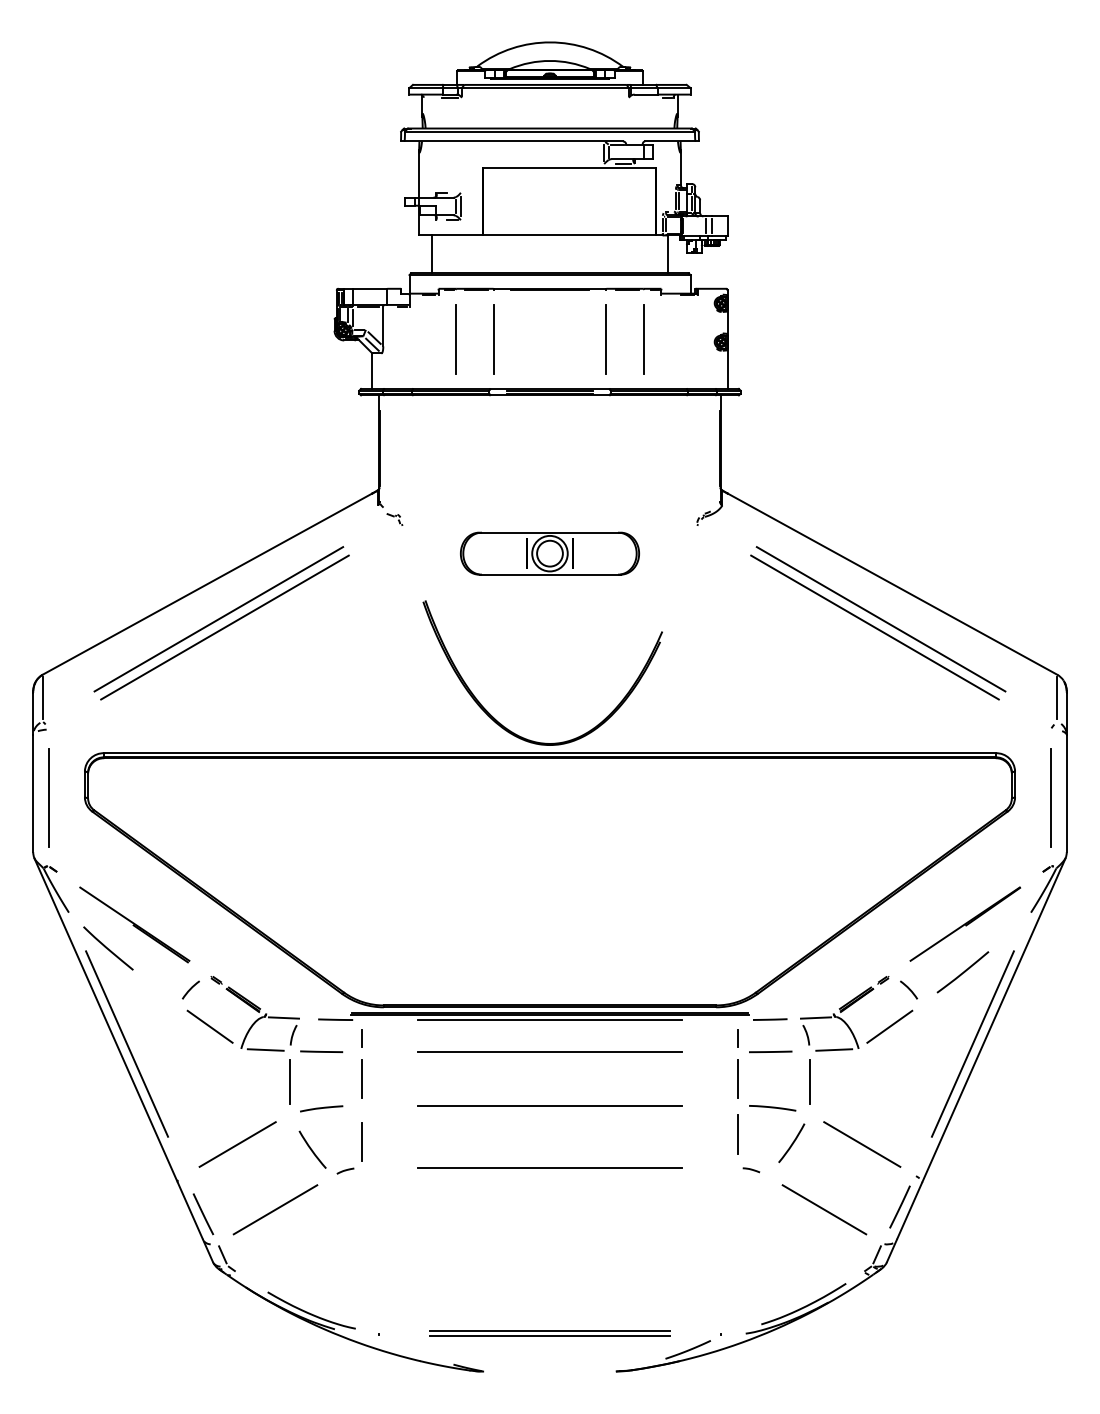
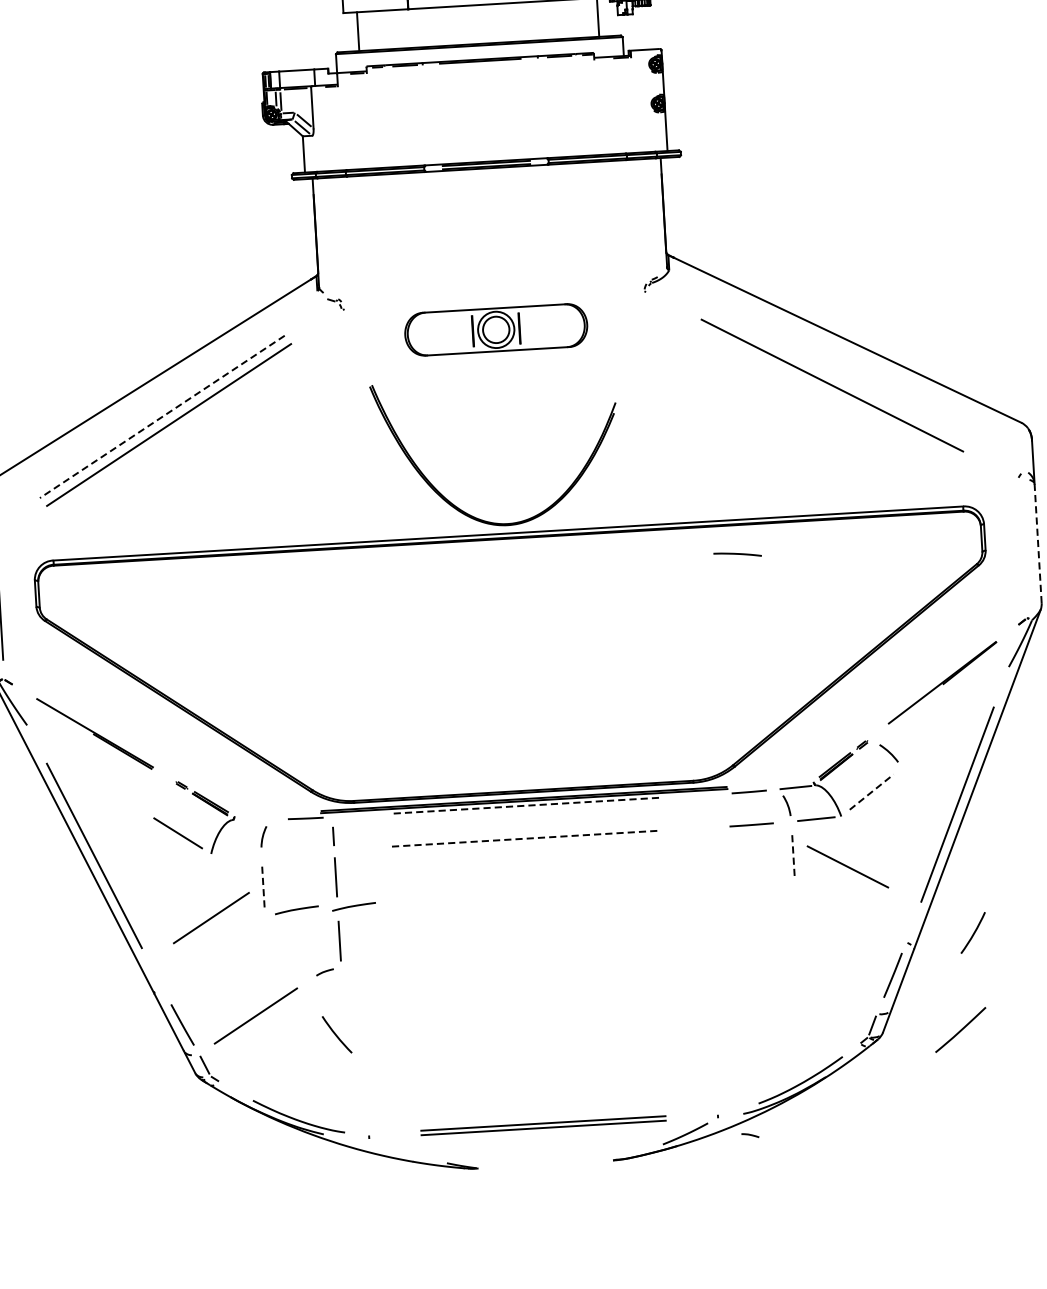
line: (455, 339) -> (386, 117), removed
line: (493, 339) -> (425, 114), removed
line: (605, 339) -> (539, 108), removed
line: (644, 339) -> (579, 105), removed
line: (218, 619) -> (161, 417), solid -> dashed
line: (880, 619) -> (837, 377), removed
line: (1057, 697) -> (1022, 445), removed
line: (1066, 793) -> (1037, 543), solid -> dashed
line: (1050, 797) -> (1021, 548), removed
line: (108, 948) -> (69, 759), removed
line: (962, 972) -> (960, 1030), moved
line: (190, 989) -> (155, 796), removed
line: (283, 1017) -> (252, 819), removed
line: (549, 1020) -> (524, 806), solid -> dashed
line: (889, 1026) -> (871, 791), solid -> dashed
line: (737, 1038) -> (716, 813), removed
line: (265, 1049) -> (236, 853), removed
line: (321, 1051) -> (293, 851), removed
line: (549, 1052) -> (525, 838), solid -> dashed
line: (738, 1078) -> (720, 854), removed
line: (290, 1082) -> (263, 885), solid -> dashed
line: (809, 1082) -> (793, 853), solid -> dashed
line: (549, 1105) -> (529, 893), removed
line: (377, 1108) -> (353, 906), added
line: (772, 1108) -> (737, 555), moved
line: (738, 1134) -> (723, 911), removed
line: (791, 1143) -> (972, 933), moved
line: (237, 1144) -> (211, 918), moved
line: (862, 1144) -> (848, 866), moved
arc: (312, 1149) -> (336, 1034), moved
line: (549, 1167) -> (532, 956), removed
line: (751, 1170) -> (750, 1135), moved
line: (824, 1209) -> (816, 982), removed

